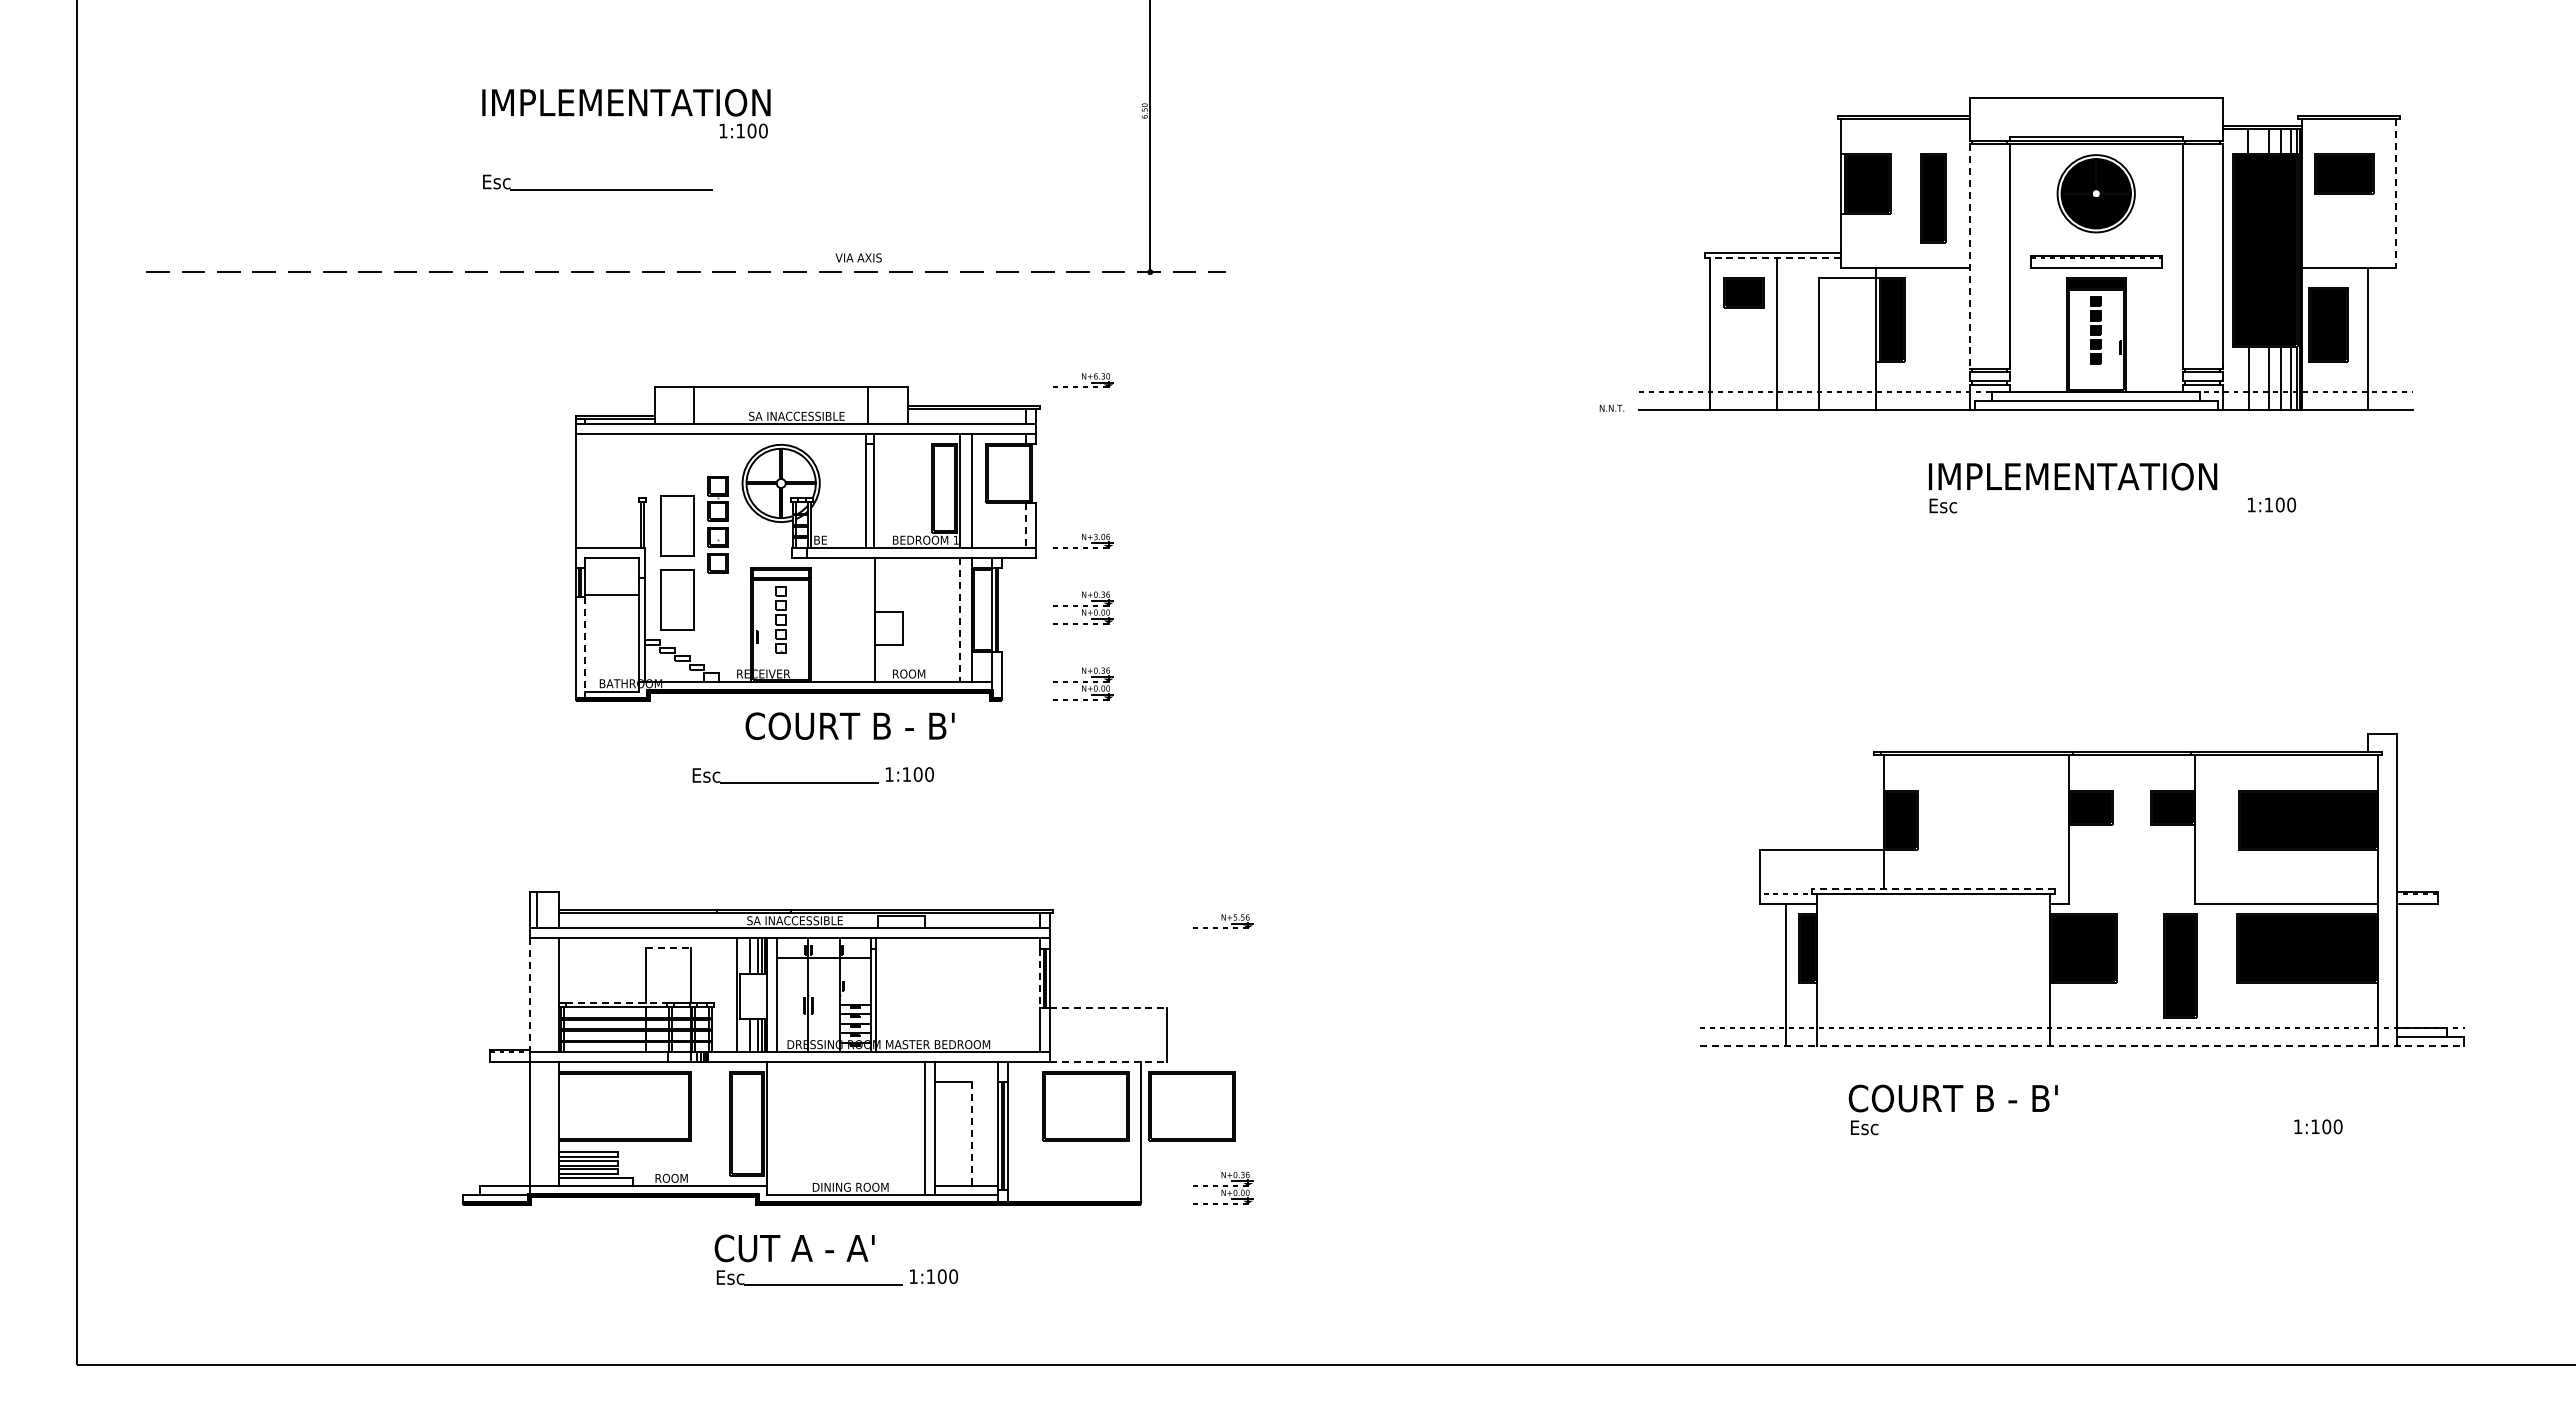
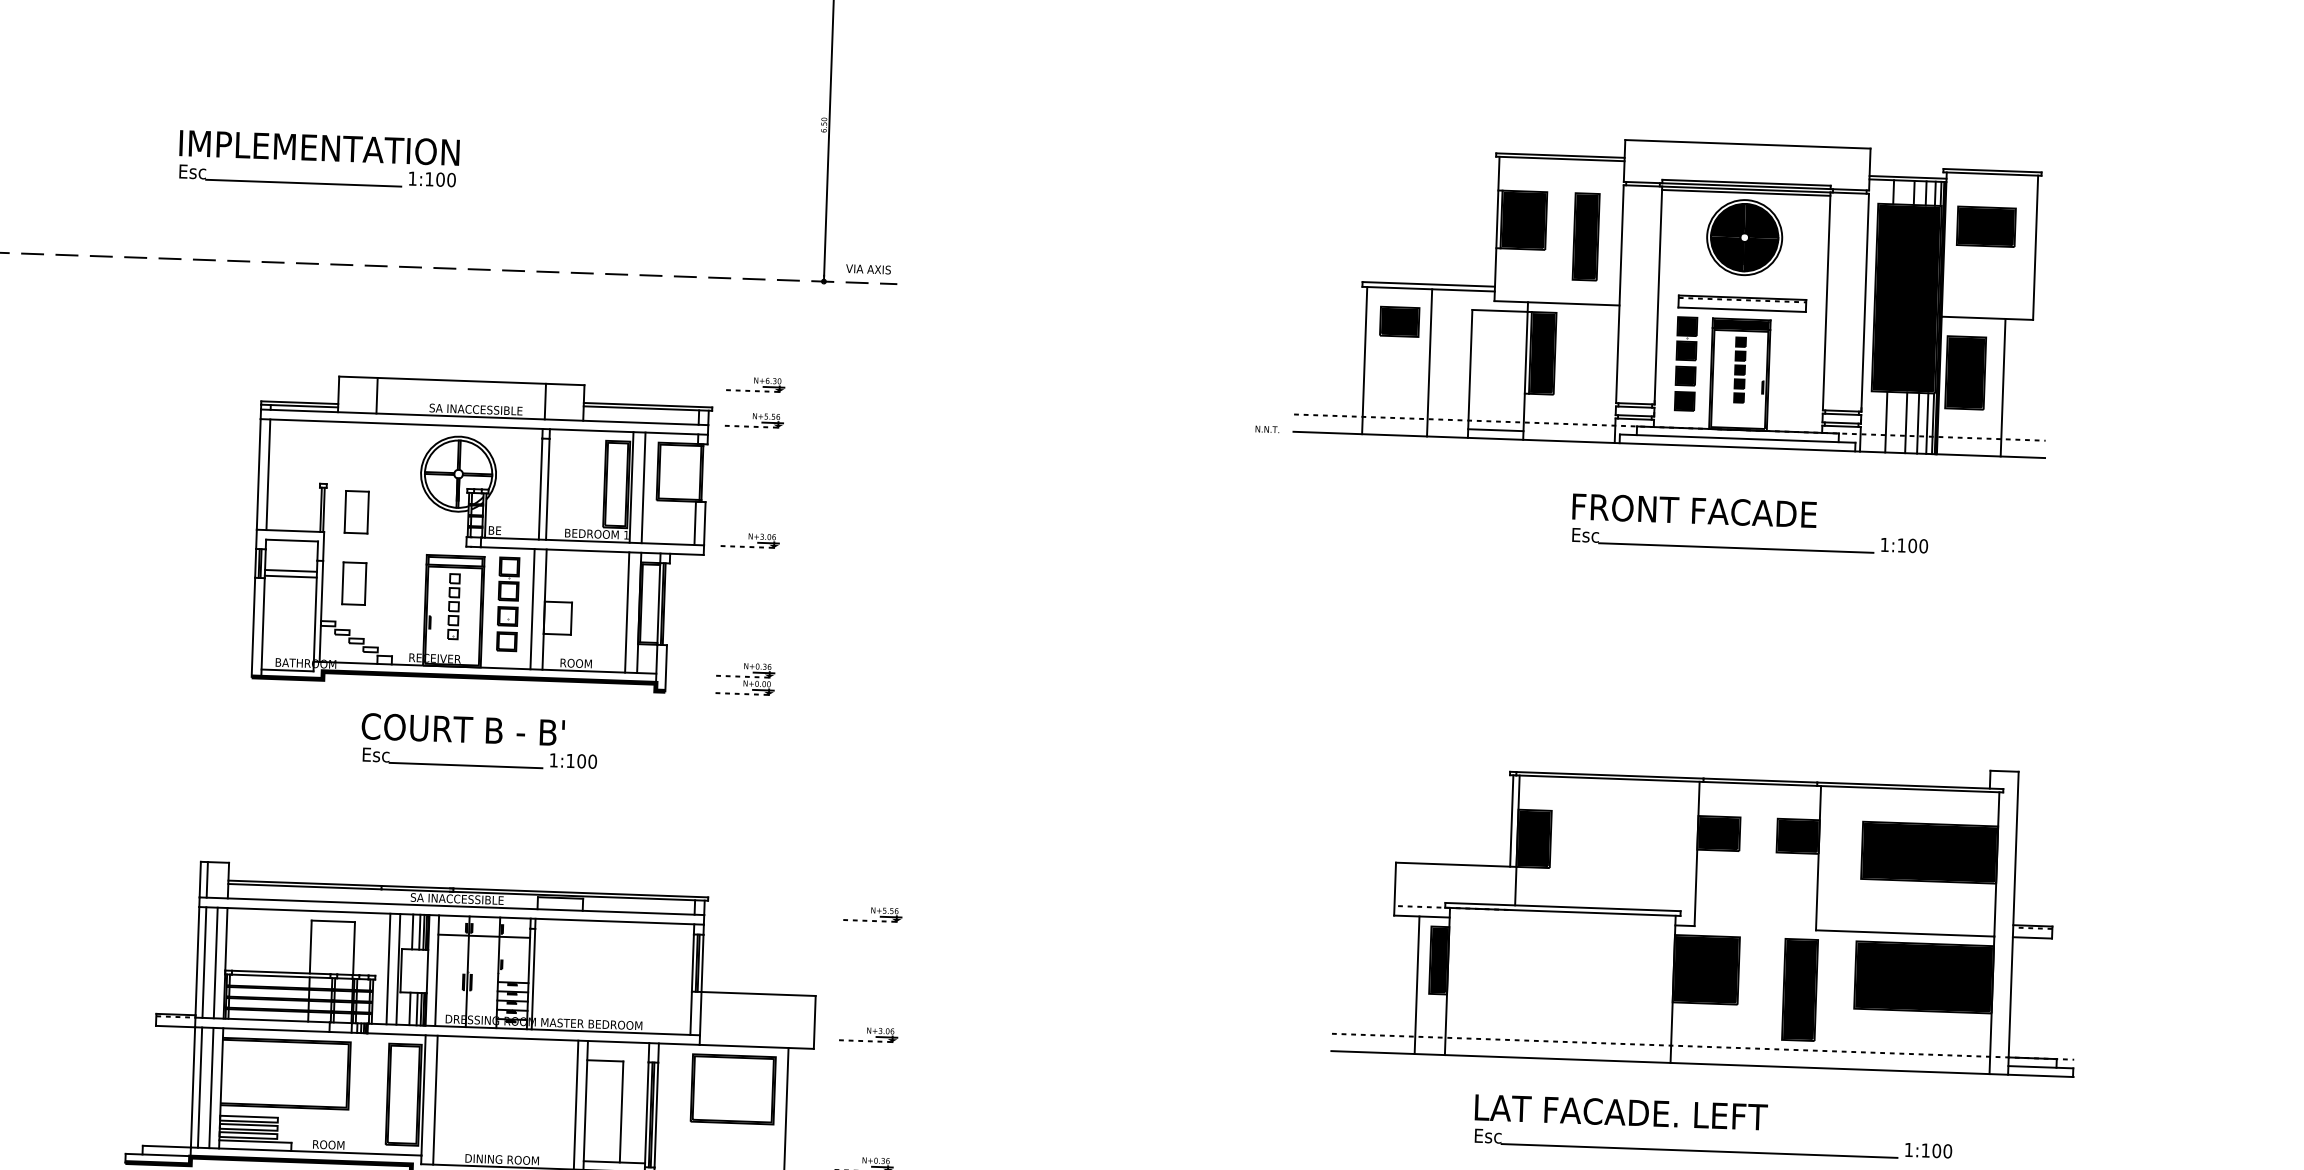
text: (626, 113) -> (319, 158), moved
line: (2095, 147) -> (1745, 192), added
line: (2396, 194) -> (2036, 248), dashed -> solid
line: (1969, 256) -> (1619, 294), dashed -> solid
text: (858, 257) -> (868, 268), moved
line: (1772, 258) -> (1428, 289), dashed -> solid
part: (2040, 325) -> (1686, 363), added
line: (1846, 400) -> (1495, 429), added
part: (1083, 417) -> (754, 420), added
text: (2074, 476) -> (1713, 511), IMPLEMENTATION -> FRONT FACADE
line: (585, 490) -> (268, 474), added
line: (2098, 513) -> (1736, 547), added
part: (717, 524) -> (507, 604), moved
part: (677, 526) -> (356, 512), size x0.71
line: (1026, 526) -> (695, 524), dashed -> solid
line: (611, 589) -> (290, 571), added
part: (677, 599) -> (354, 583), size x0.71
part: (1083, 607) -> (747, 604), removed
line: (862, 619) -> (532, 608), added
line: (959, 619) -> (627, 612), dashed -> solid
line: (585, 648) -> (263, 627), dashed -> solid
text: (849, 725) -> (462, 728), moved
line: (1877, 802) -> (1511, 820), added
line: (1932, 889) -> (1562, 907), dashed -> solid
line: (668, 948) -> (333, 921), dashed -> solid
line: (1039, 978) -> (692, 963), dashed -> solid
line: (529, 995) -> (196, 962), dashed -> solid
line: (537, 995) -> (204, 962), added
line: (548, 995) -> (215, 963), added
line: (726, 995) -> (388, 969), added
line: (616, 1002) -> (281, 972), dashed -> solid
line: (1108, 1007) -> (758, 993), dashed -> solid
part: (1223, 1045) -> (868, 1034), added
line: (2083, 1045) -> (1703, 1063), dashed -> solid
line: (1108, 1062) -> (756, 1047), dashed -> solid
text: (1999, 1098) -> (1620, 1112), COURT B - B' -> LAT FACADE. LEFT
part: (1191, 1106) -> (835, 1092), removed
line: (537, 1124) -> (200, 1088), added
line: (548, 1124) -> (211, 1088), added
line: (779, 1128) -> (435, 1100), added
line: (971, 1134) -> (621, 1112), dashed -> solid
line: (2082, 1135) -> (1699, 1151), added

